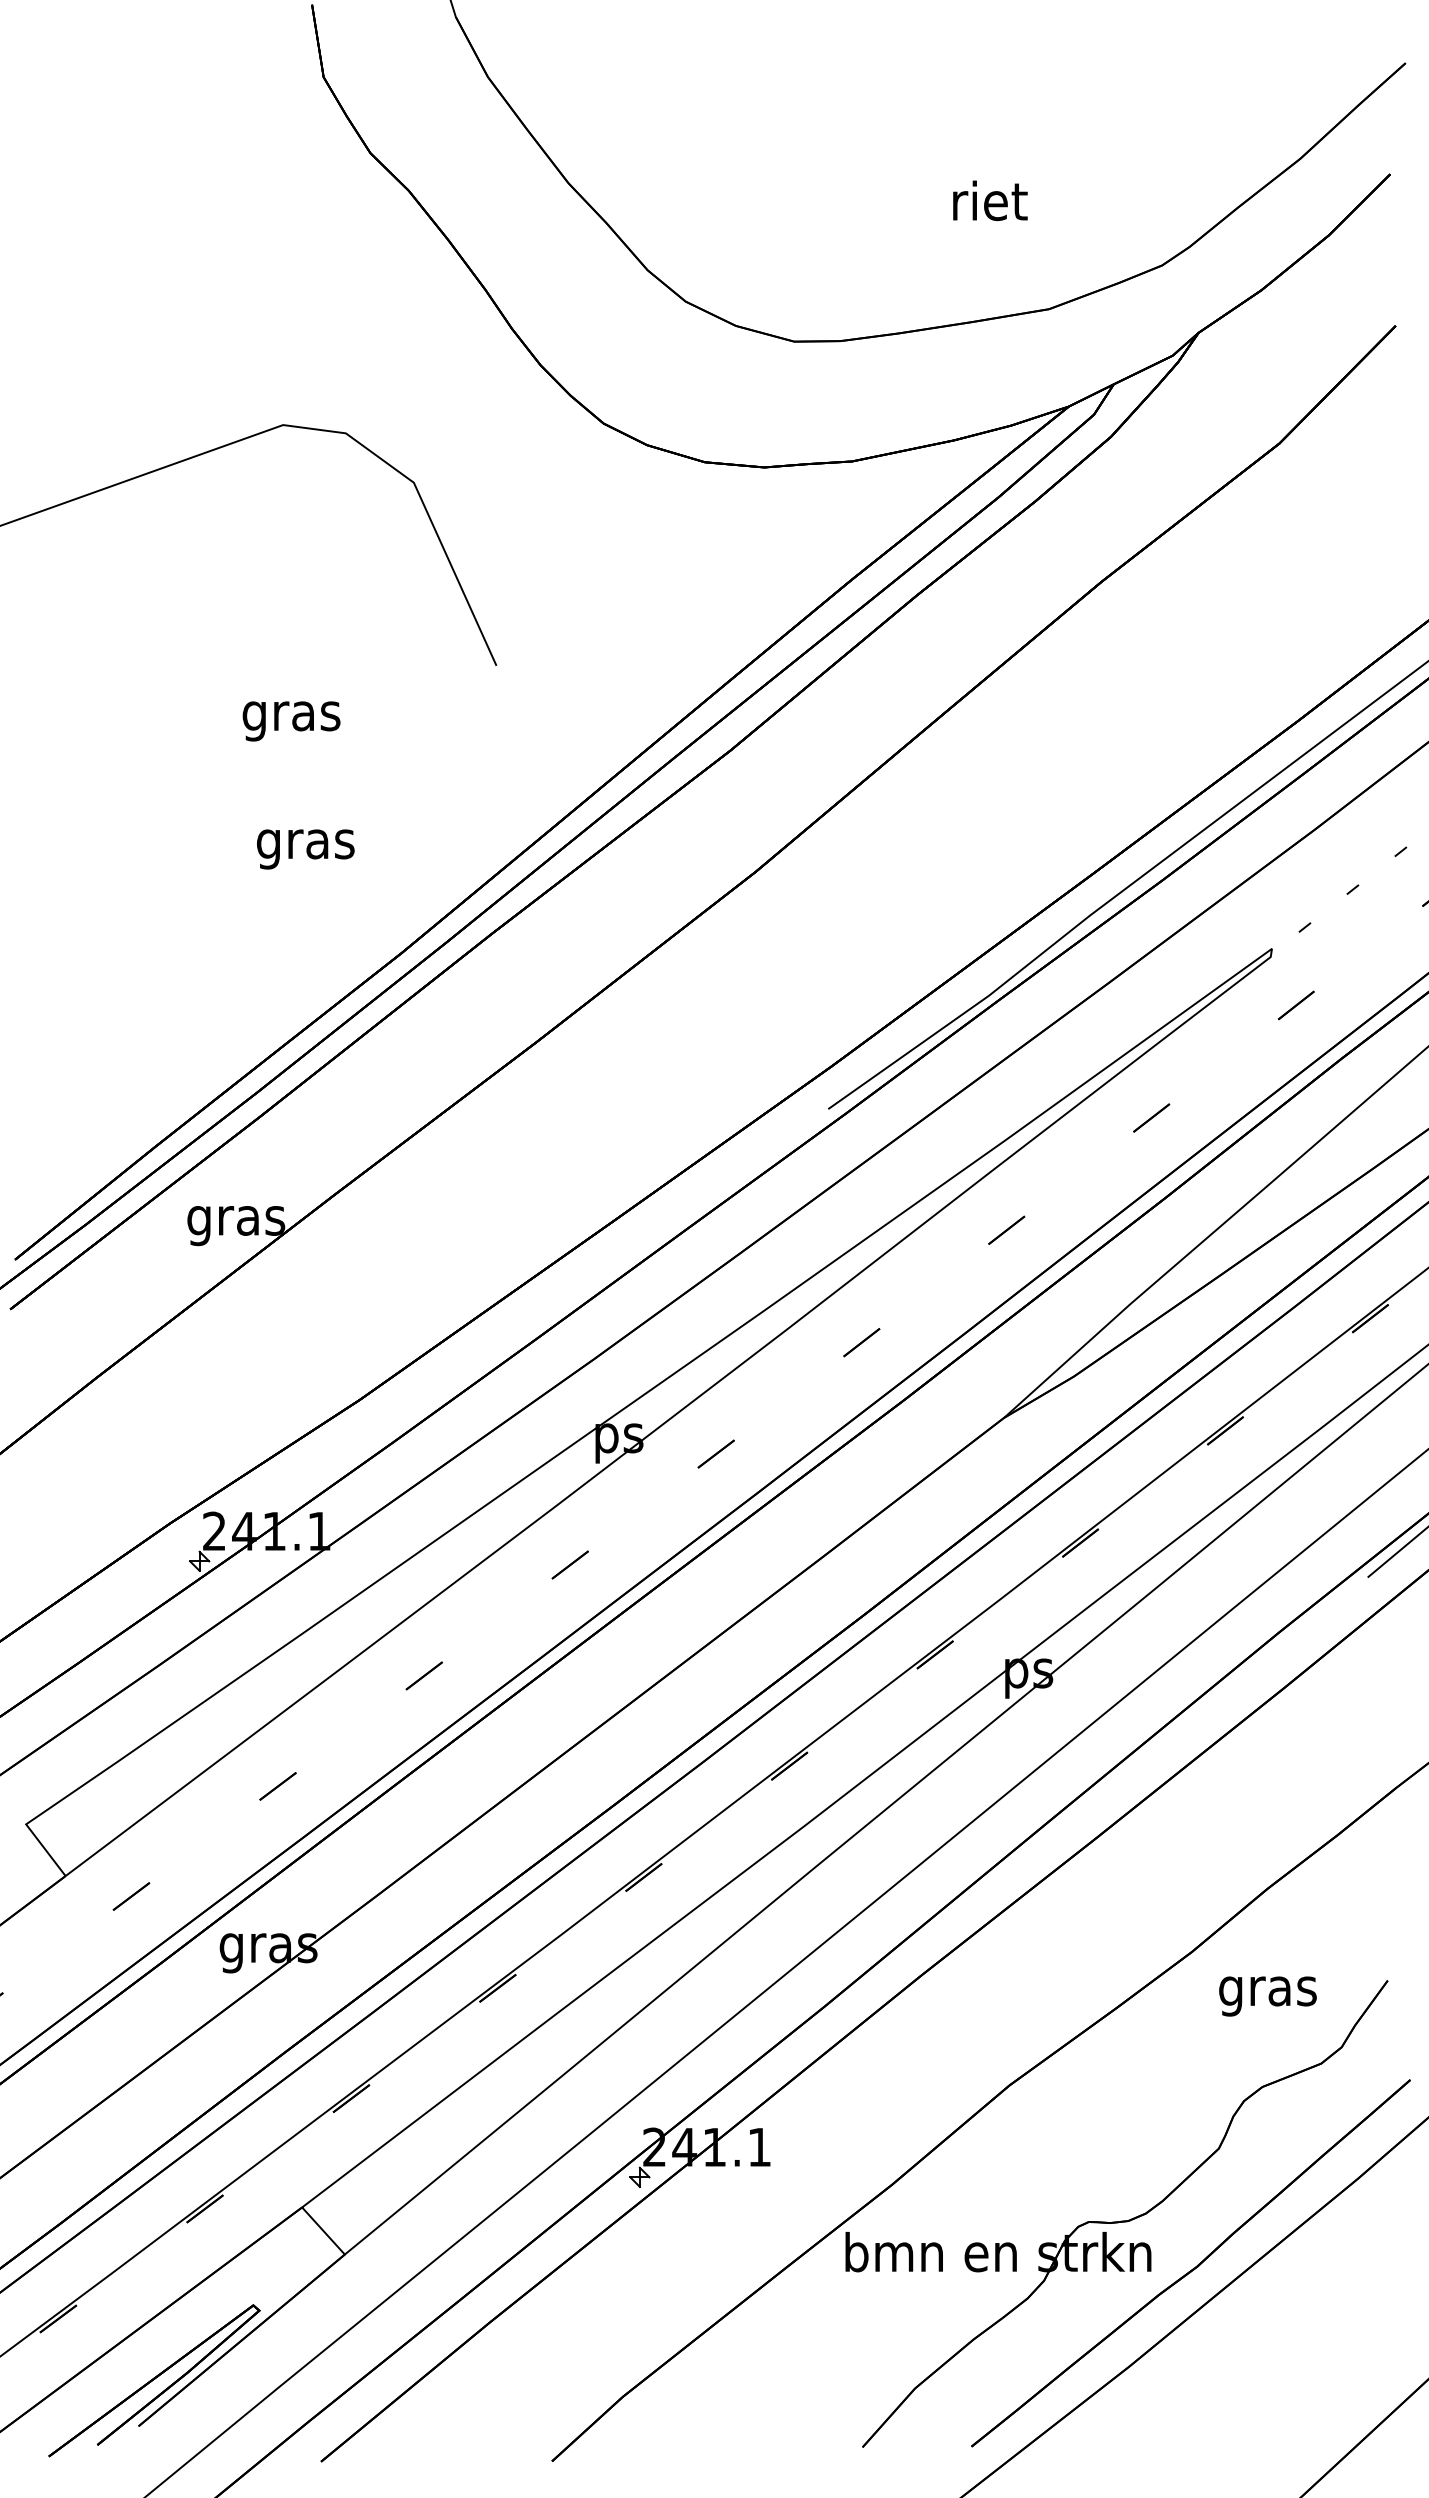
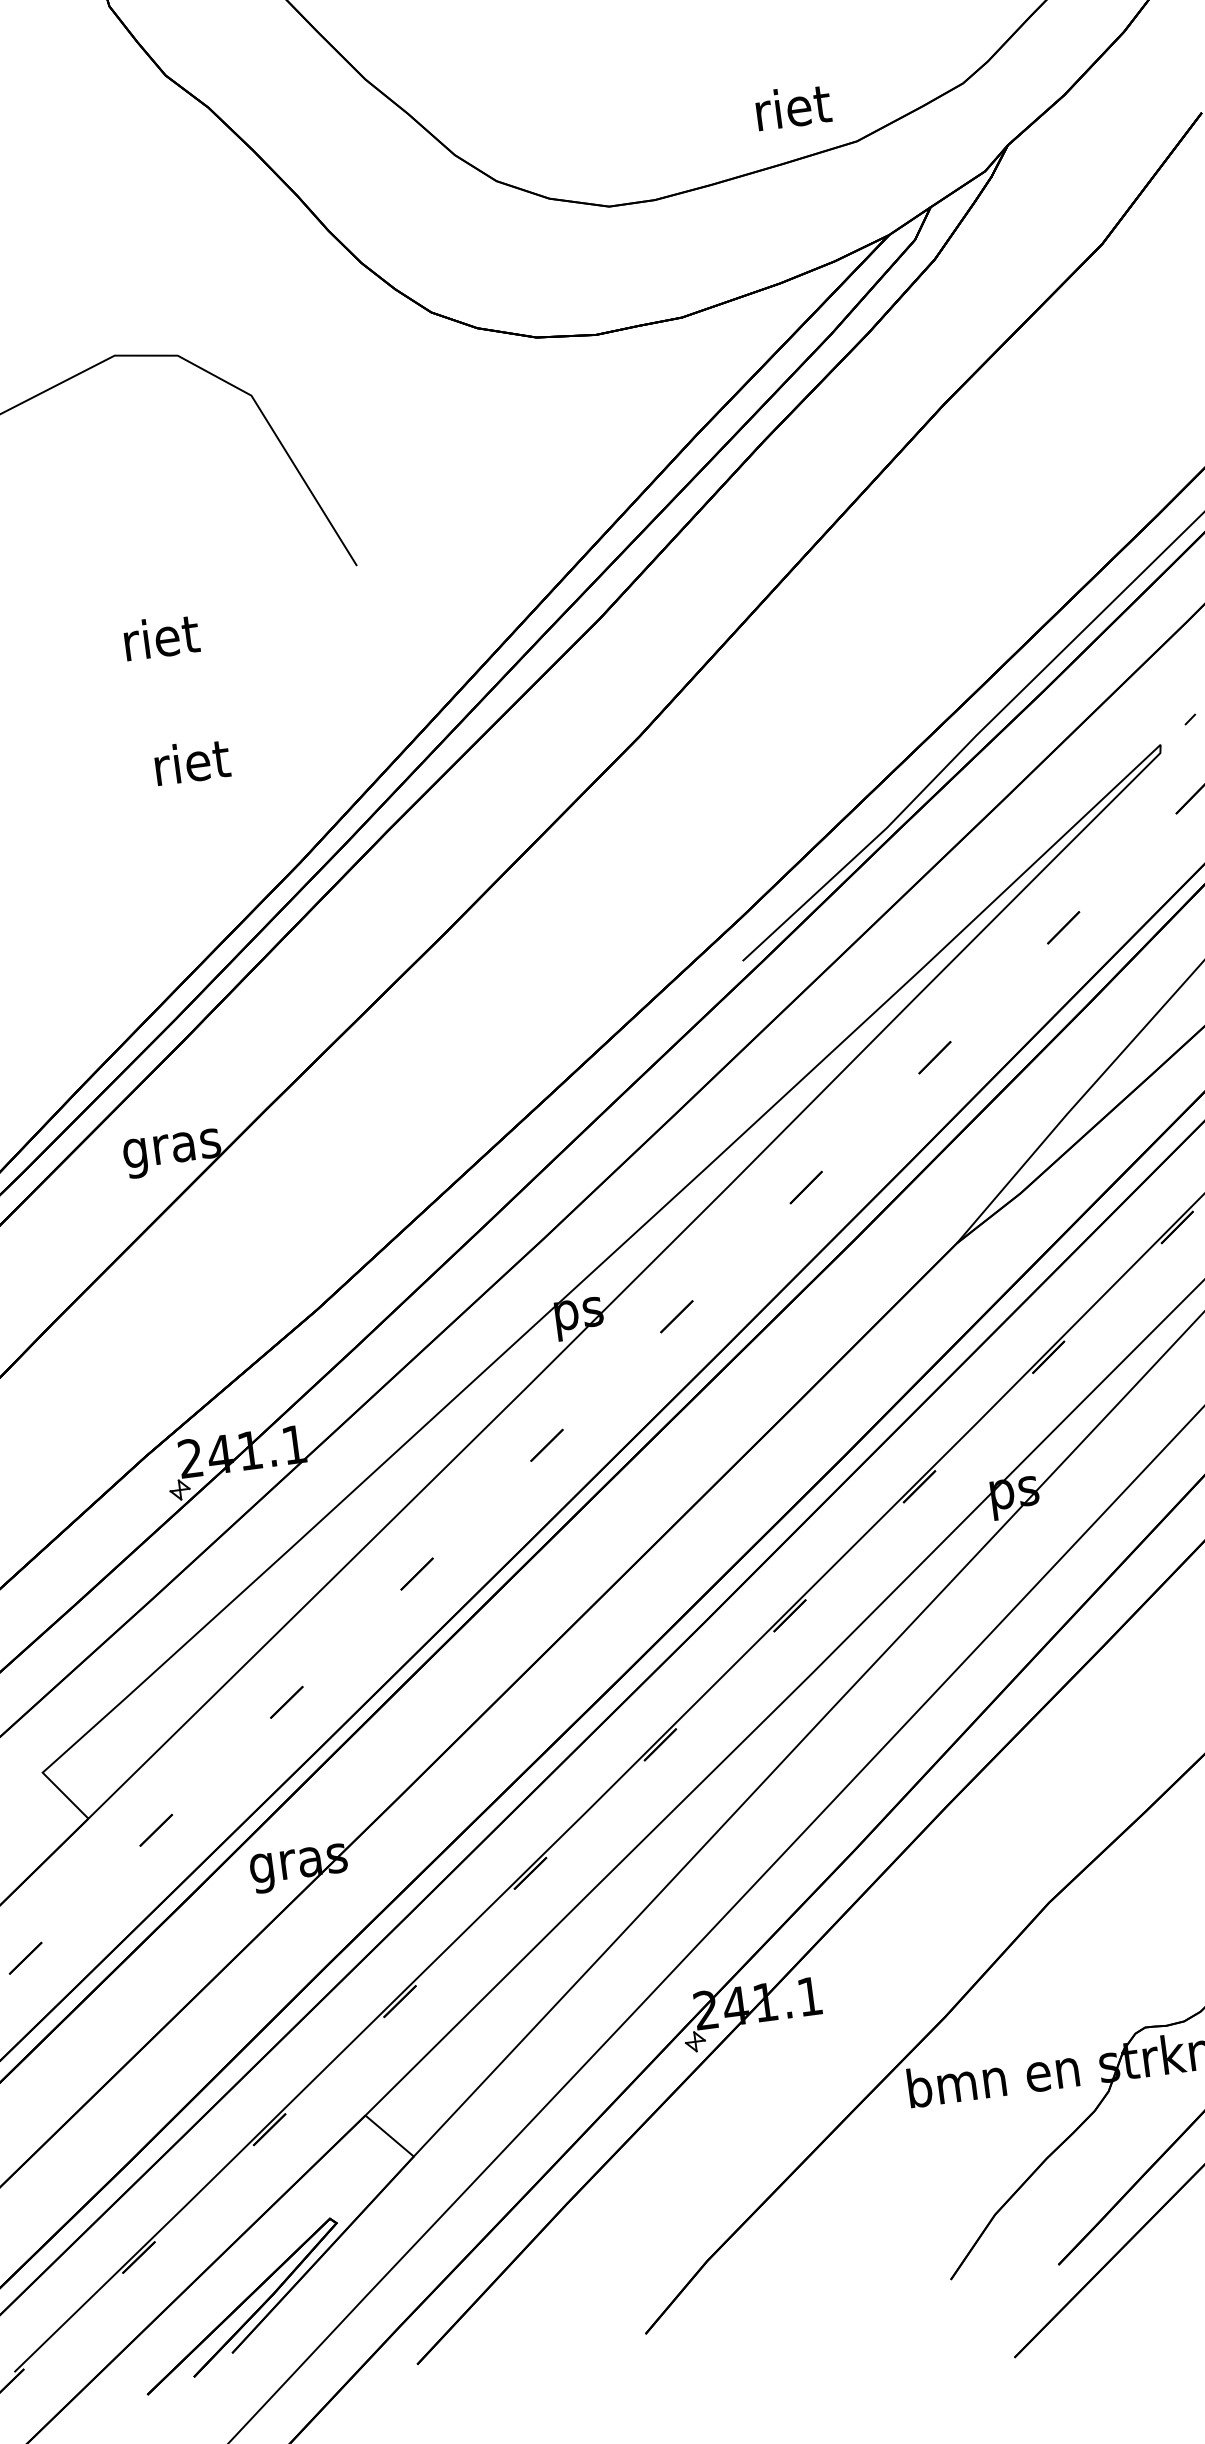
text: (990, 200) -> (793, 106), moved
text: (291, 716) -> (160, 642), gras -> riet
text: (305, 844) -> (191, 767), gras -> riet

